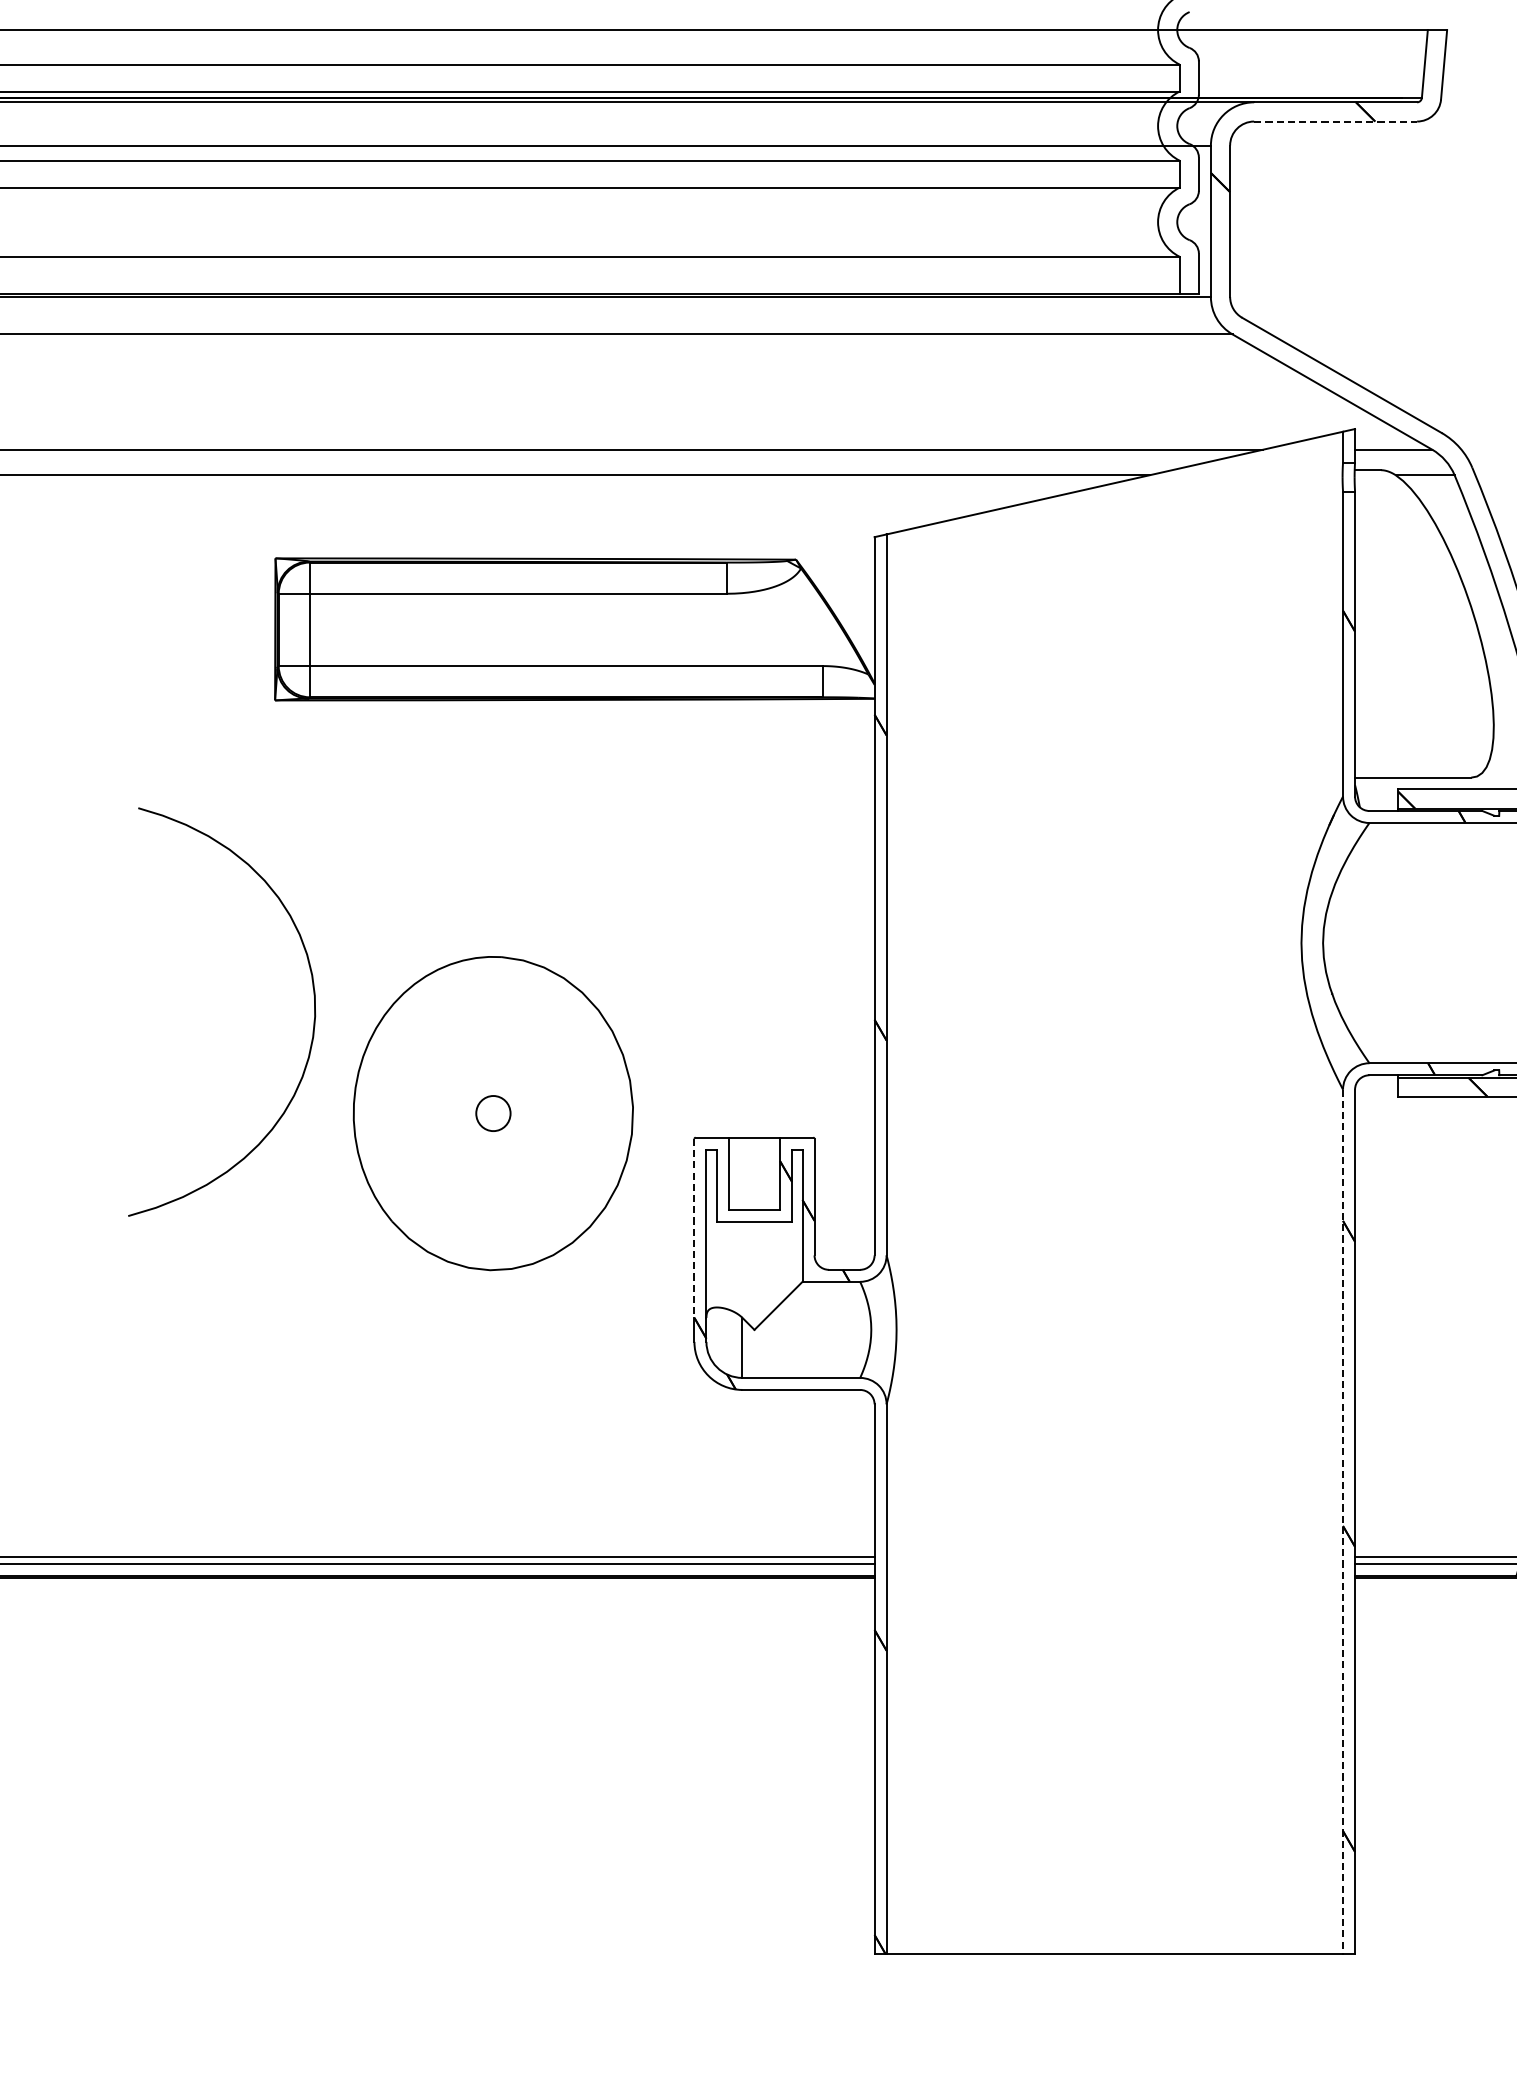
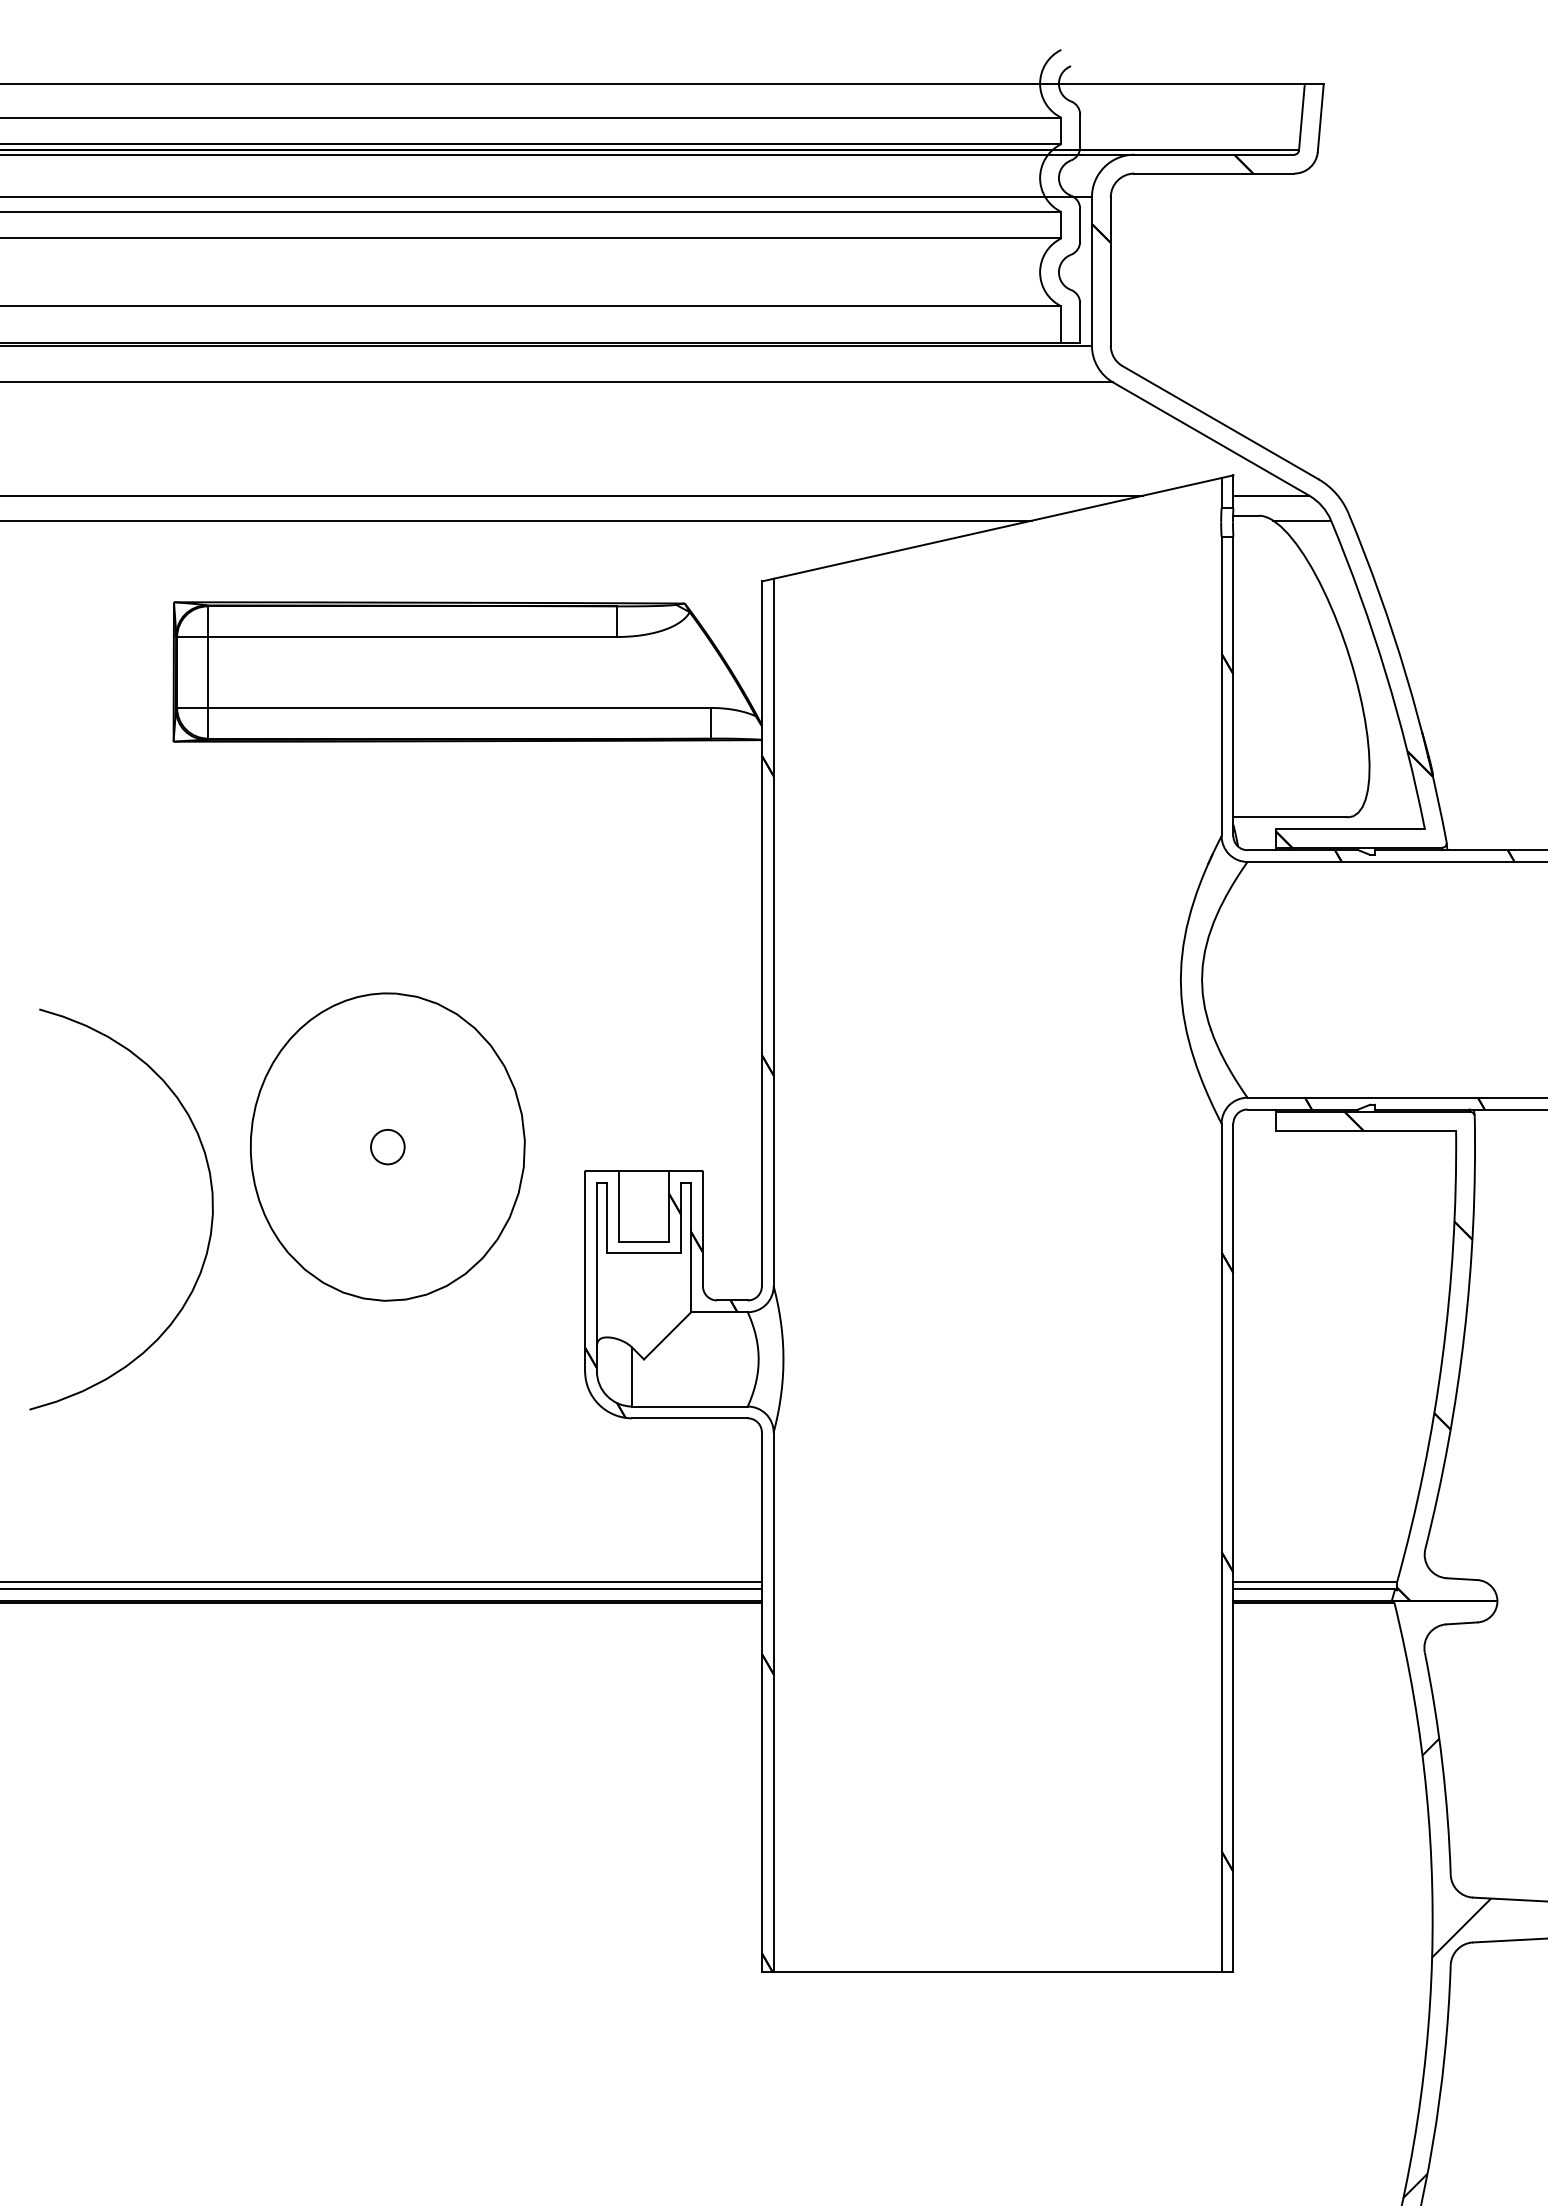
line: (1335, 121) -> (1214, 173), dashed -> solid
curve: (313, 1010) -> (211, 1207), moved
line: (694, 1228) -> (585, 1259), dashed -> solid
line: (1342, 1522) -> (1221, 1548), dashed -> solid

